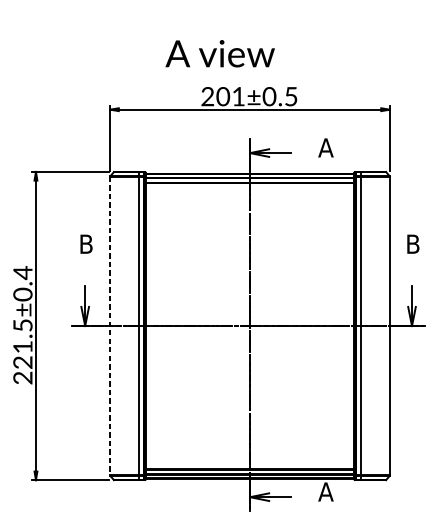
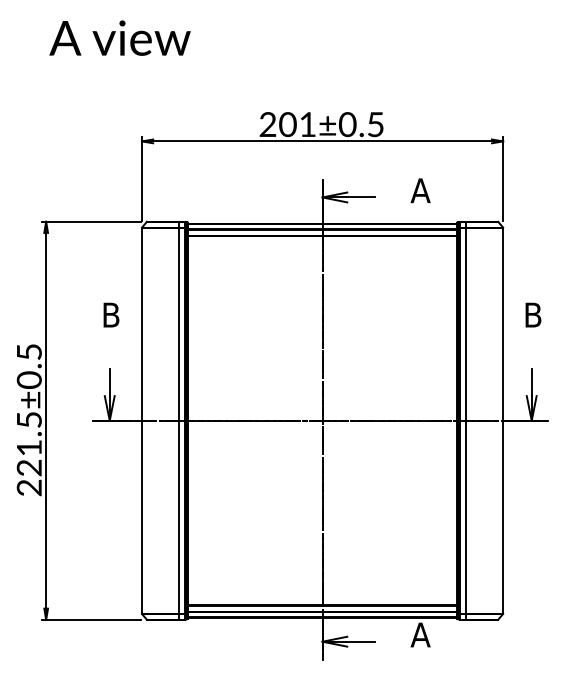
text: (219, 53) -> (119, 37), moved
text: (23, 273) -> (29, 352), 221.5±0.4 -> 221.5±0.5
line: (109, 325) -> (141, 420), dashed -> solid

